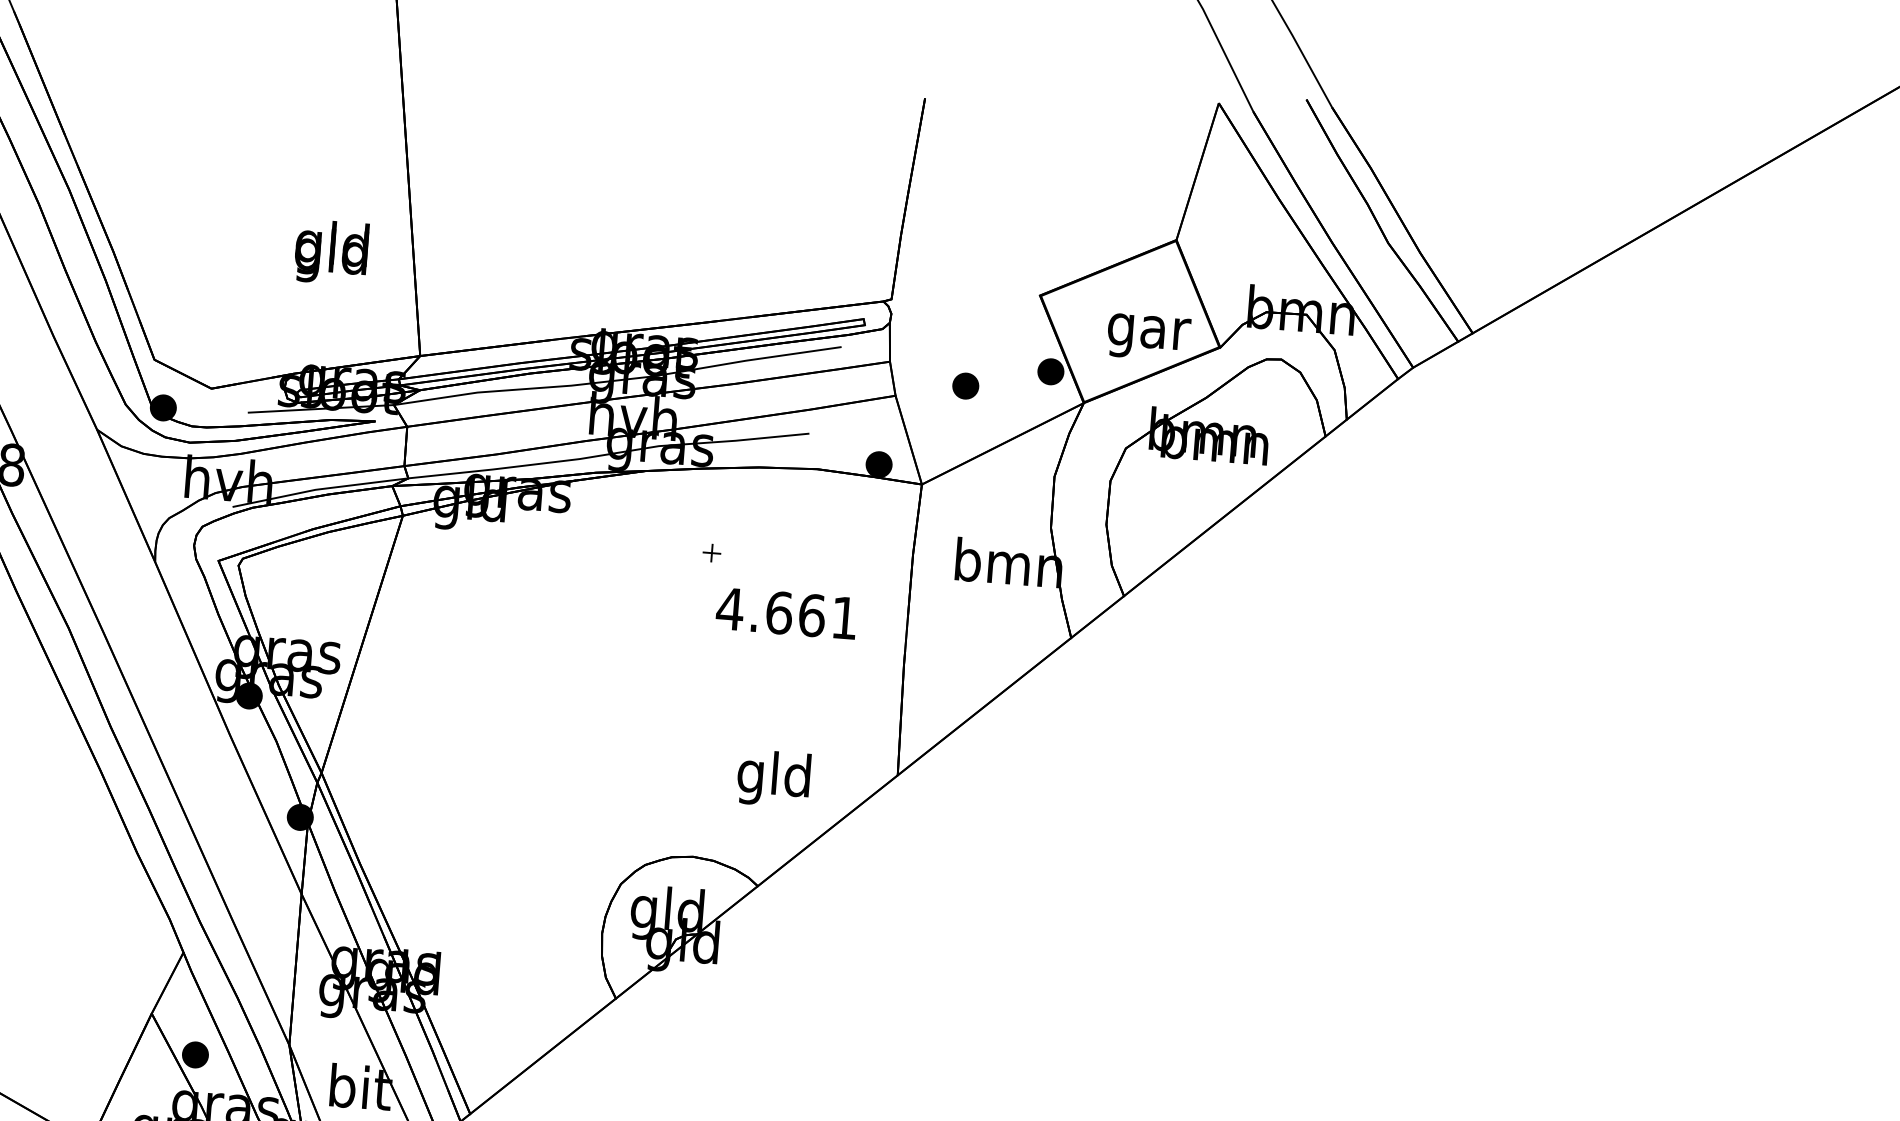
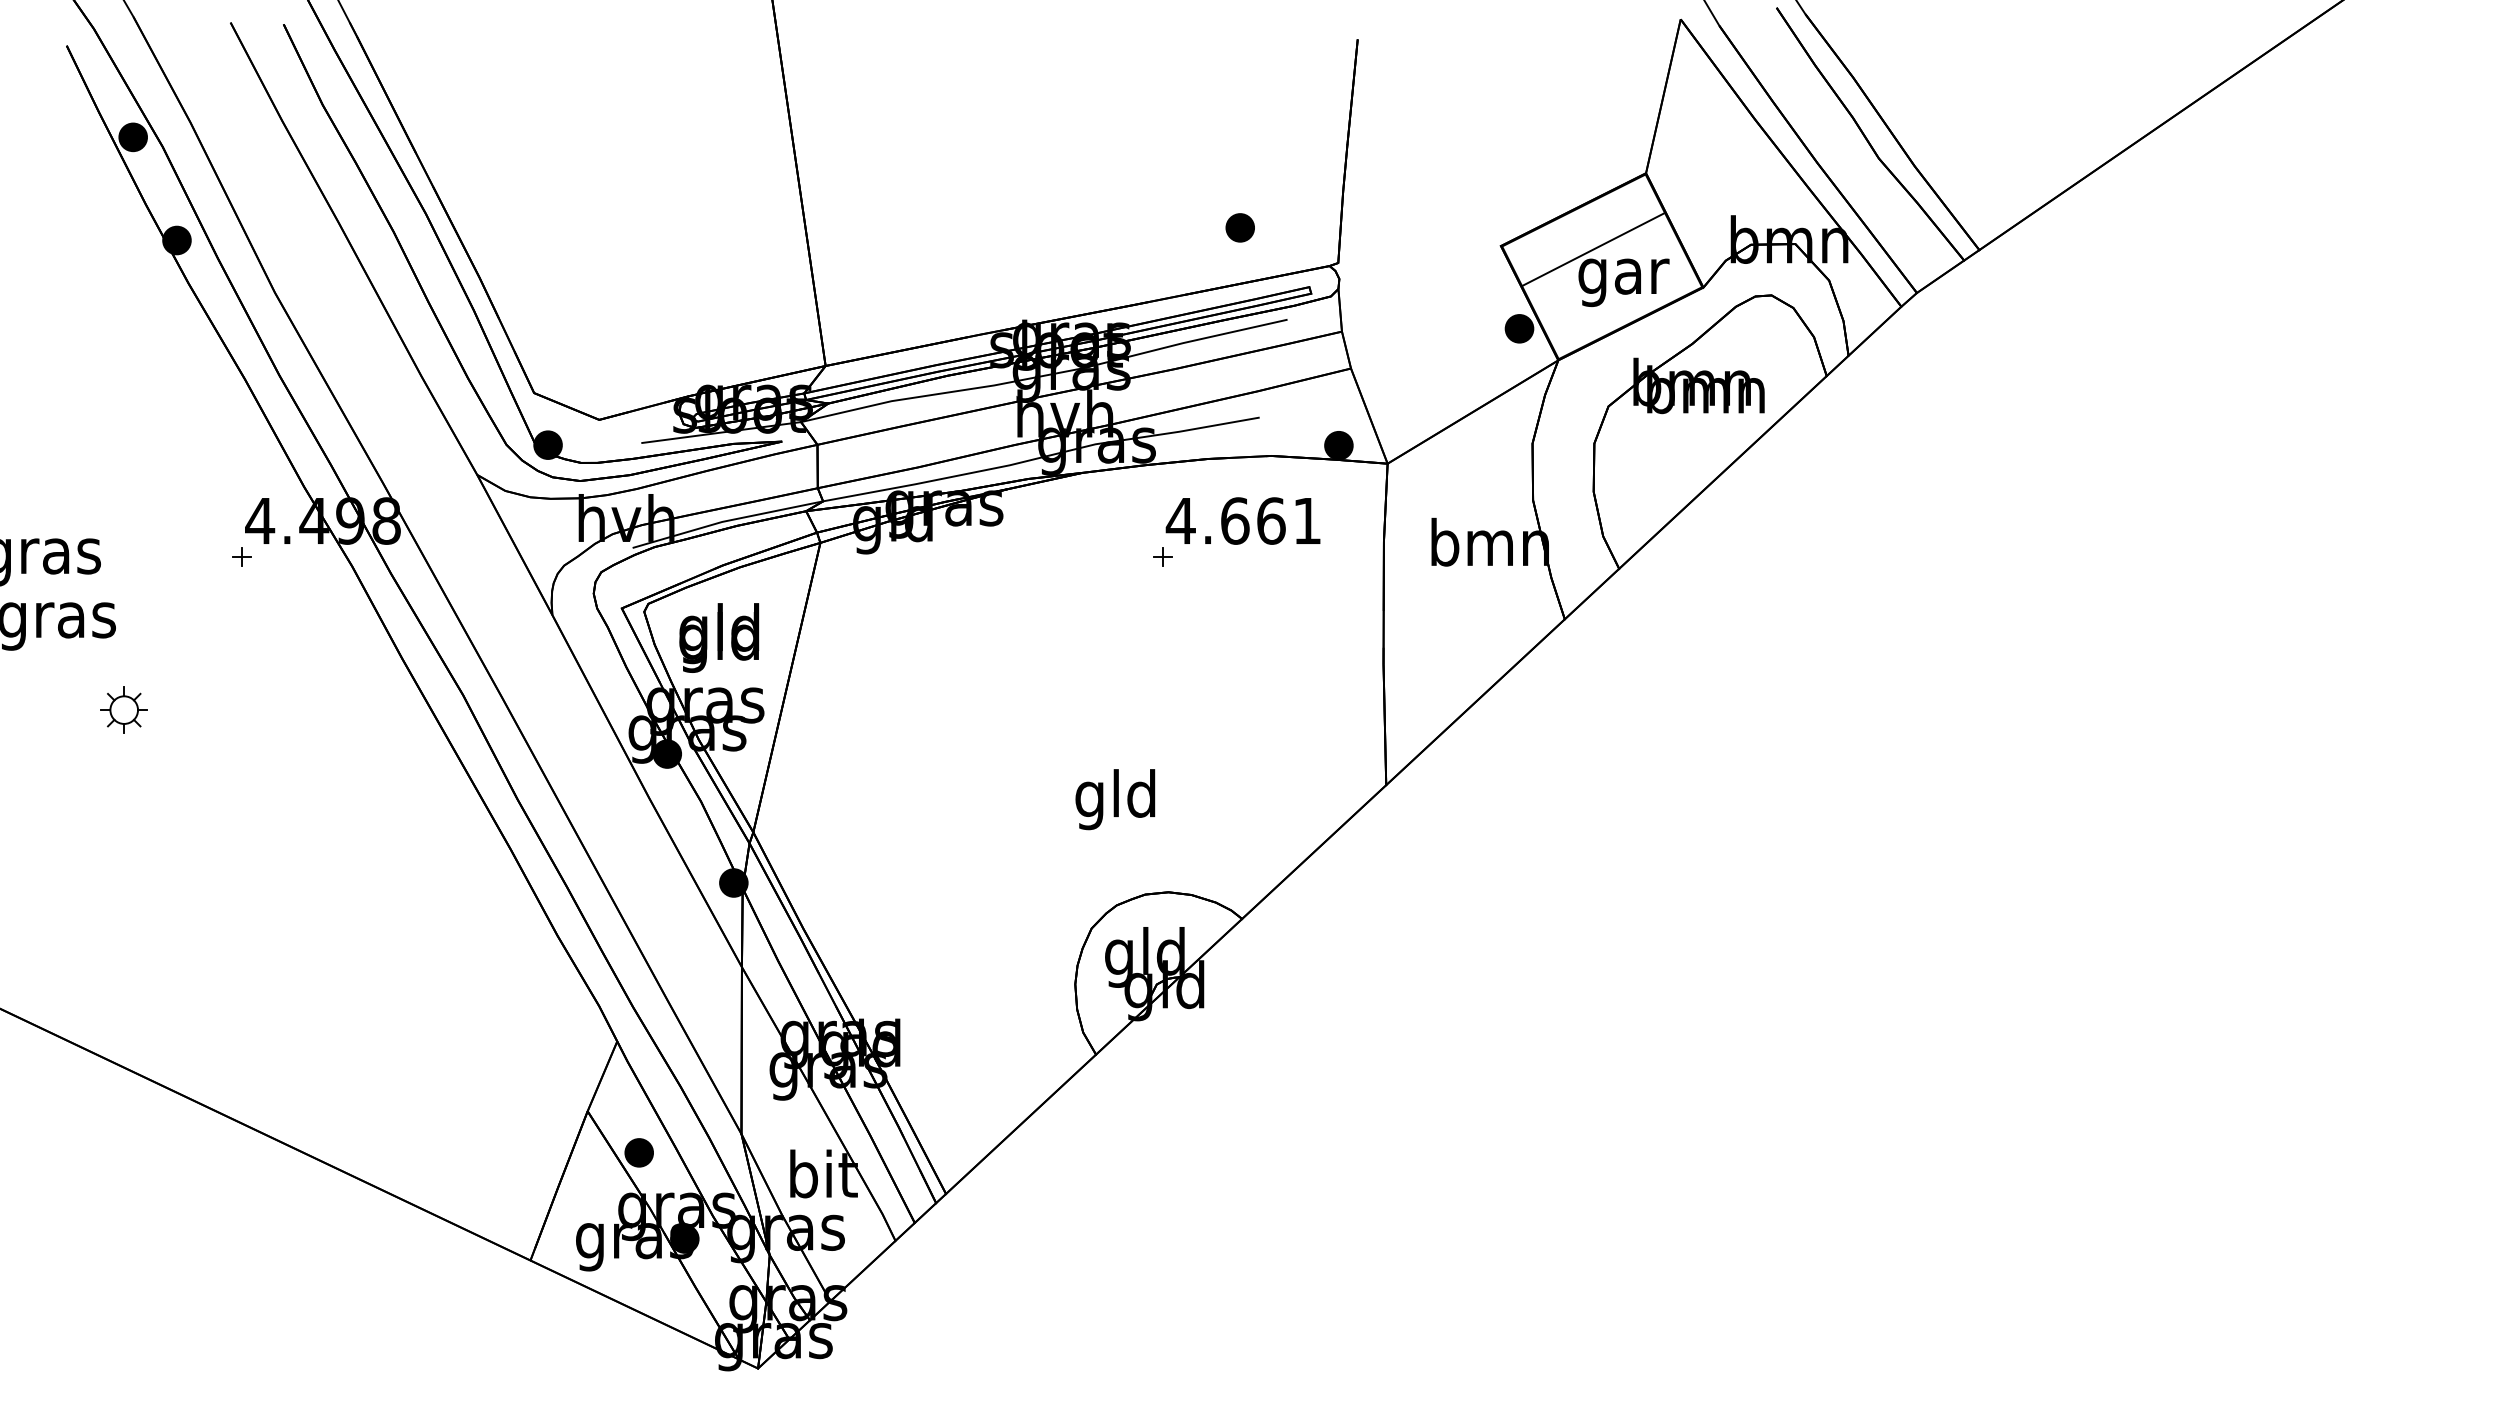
text: (331, 252) -> (719, 637), moved
line: (1122, 305) -> (1592, 249), added
part: (965, 385) -> (1239, 227), moved
text: (786, 612) -> (1242, 520), moved
text: (773, 778) -> (1115, 799), moved

